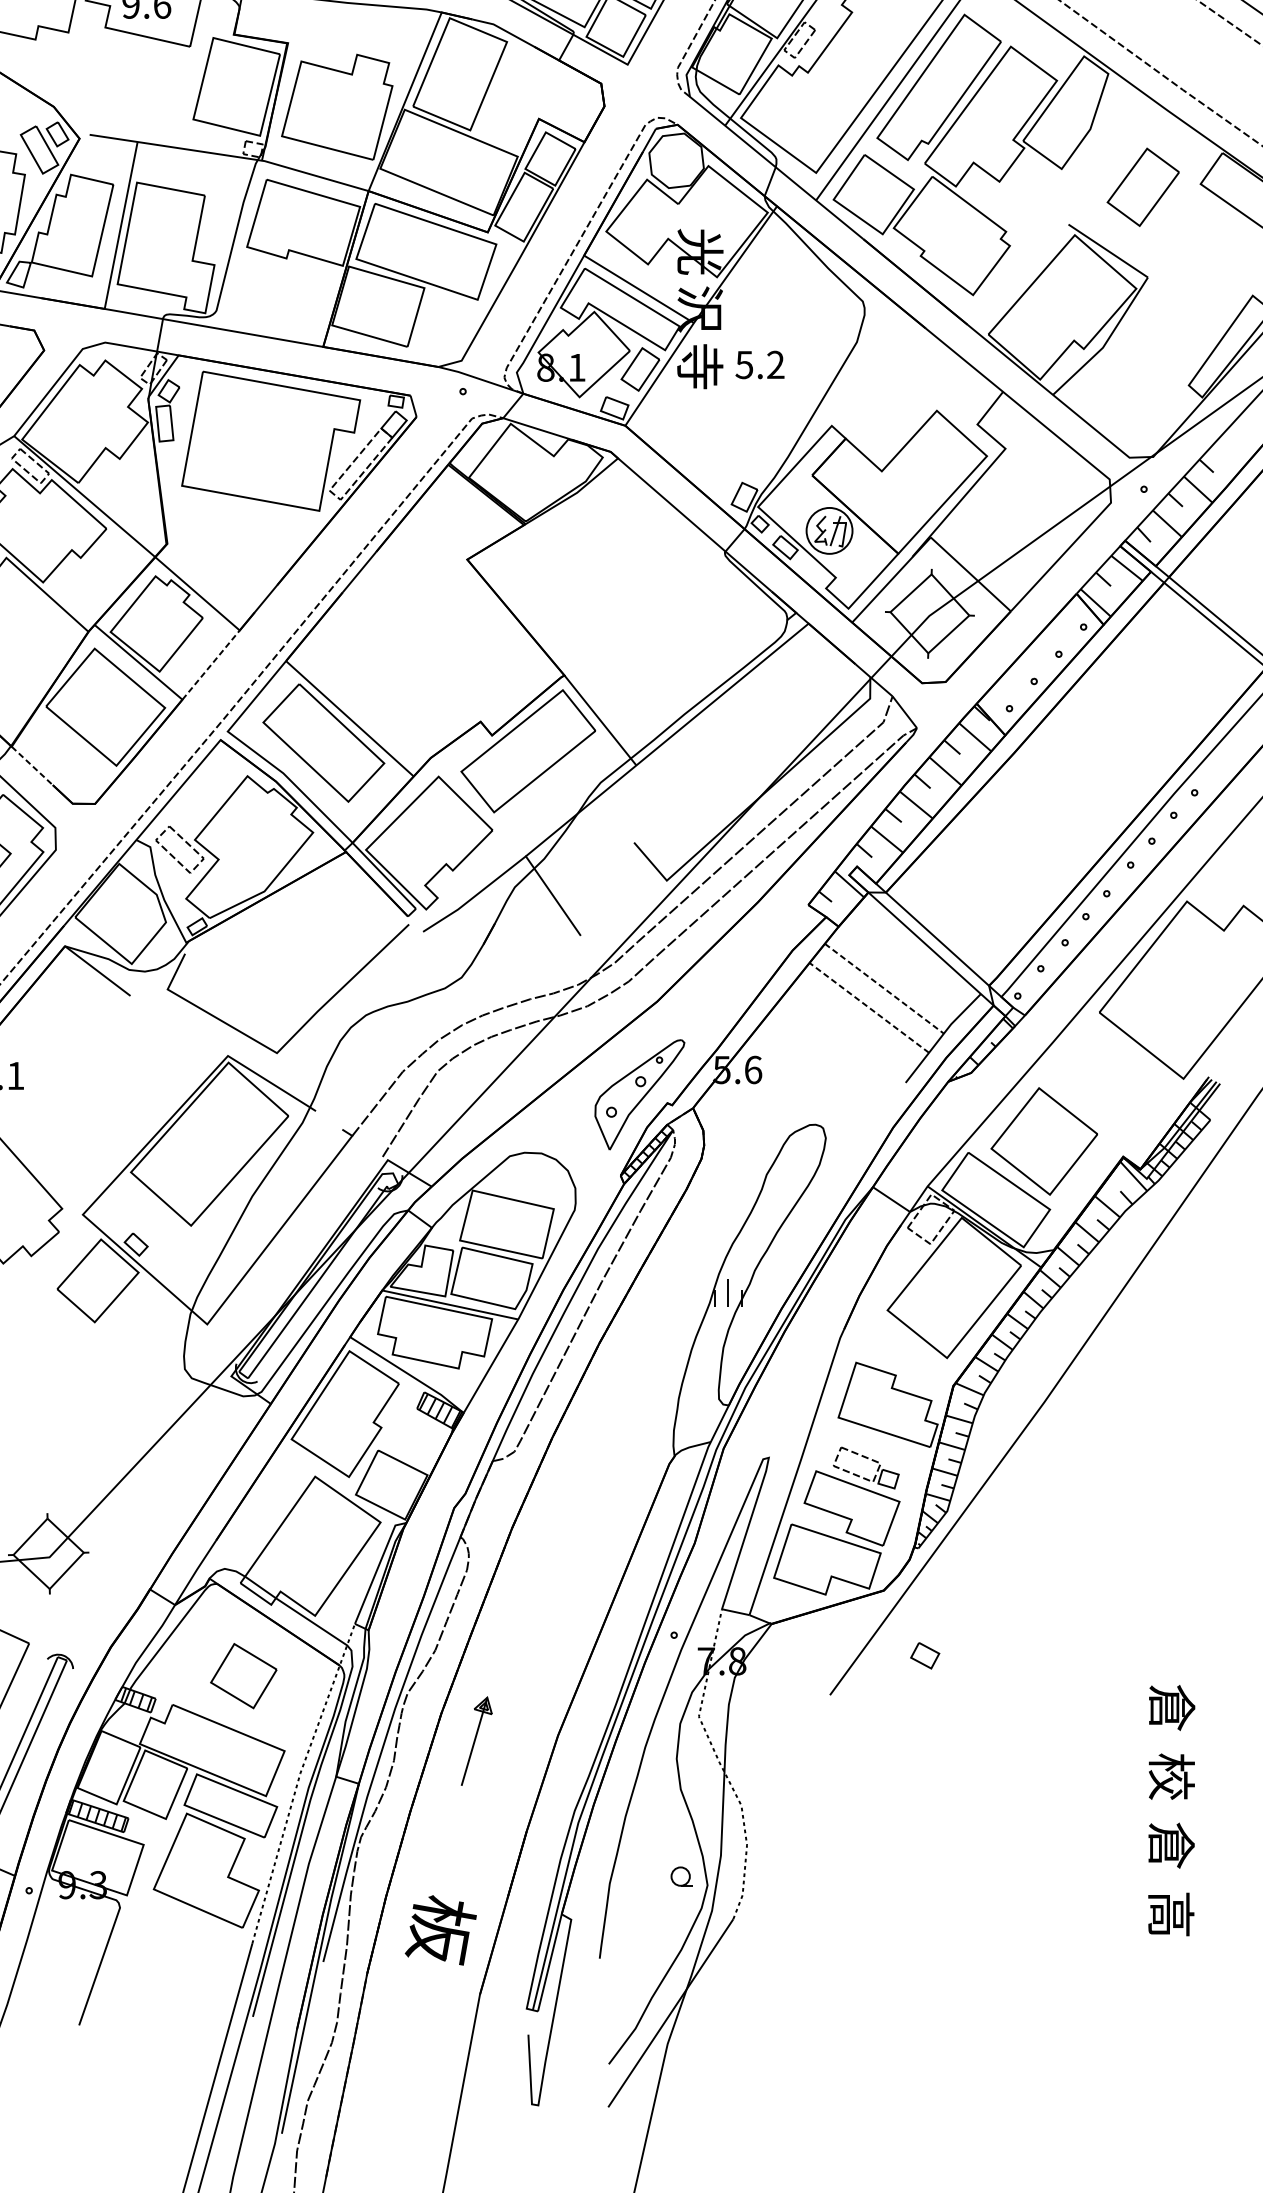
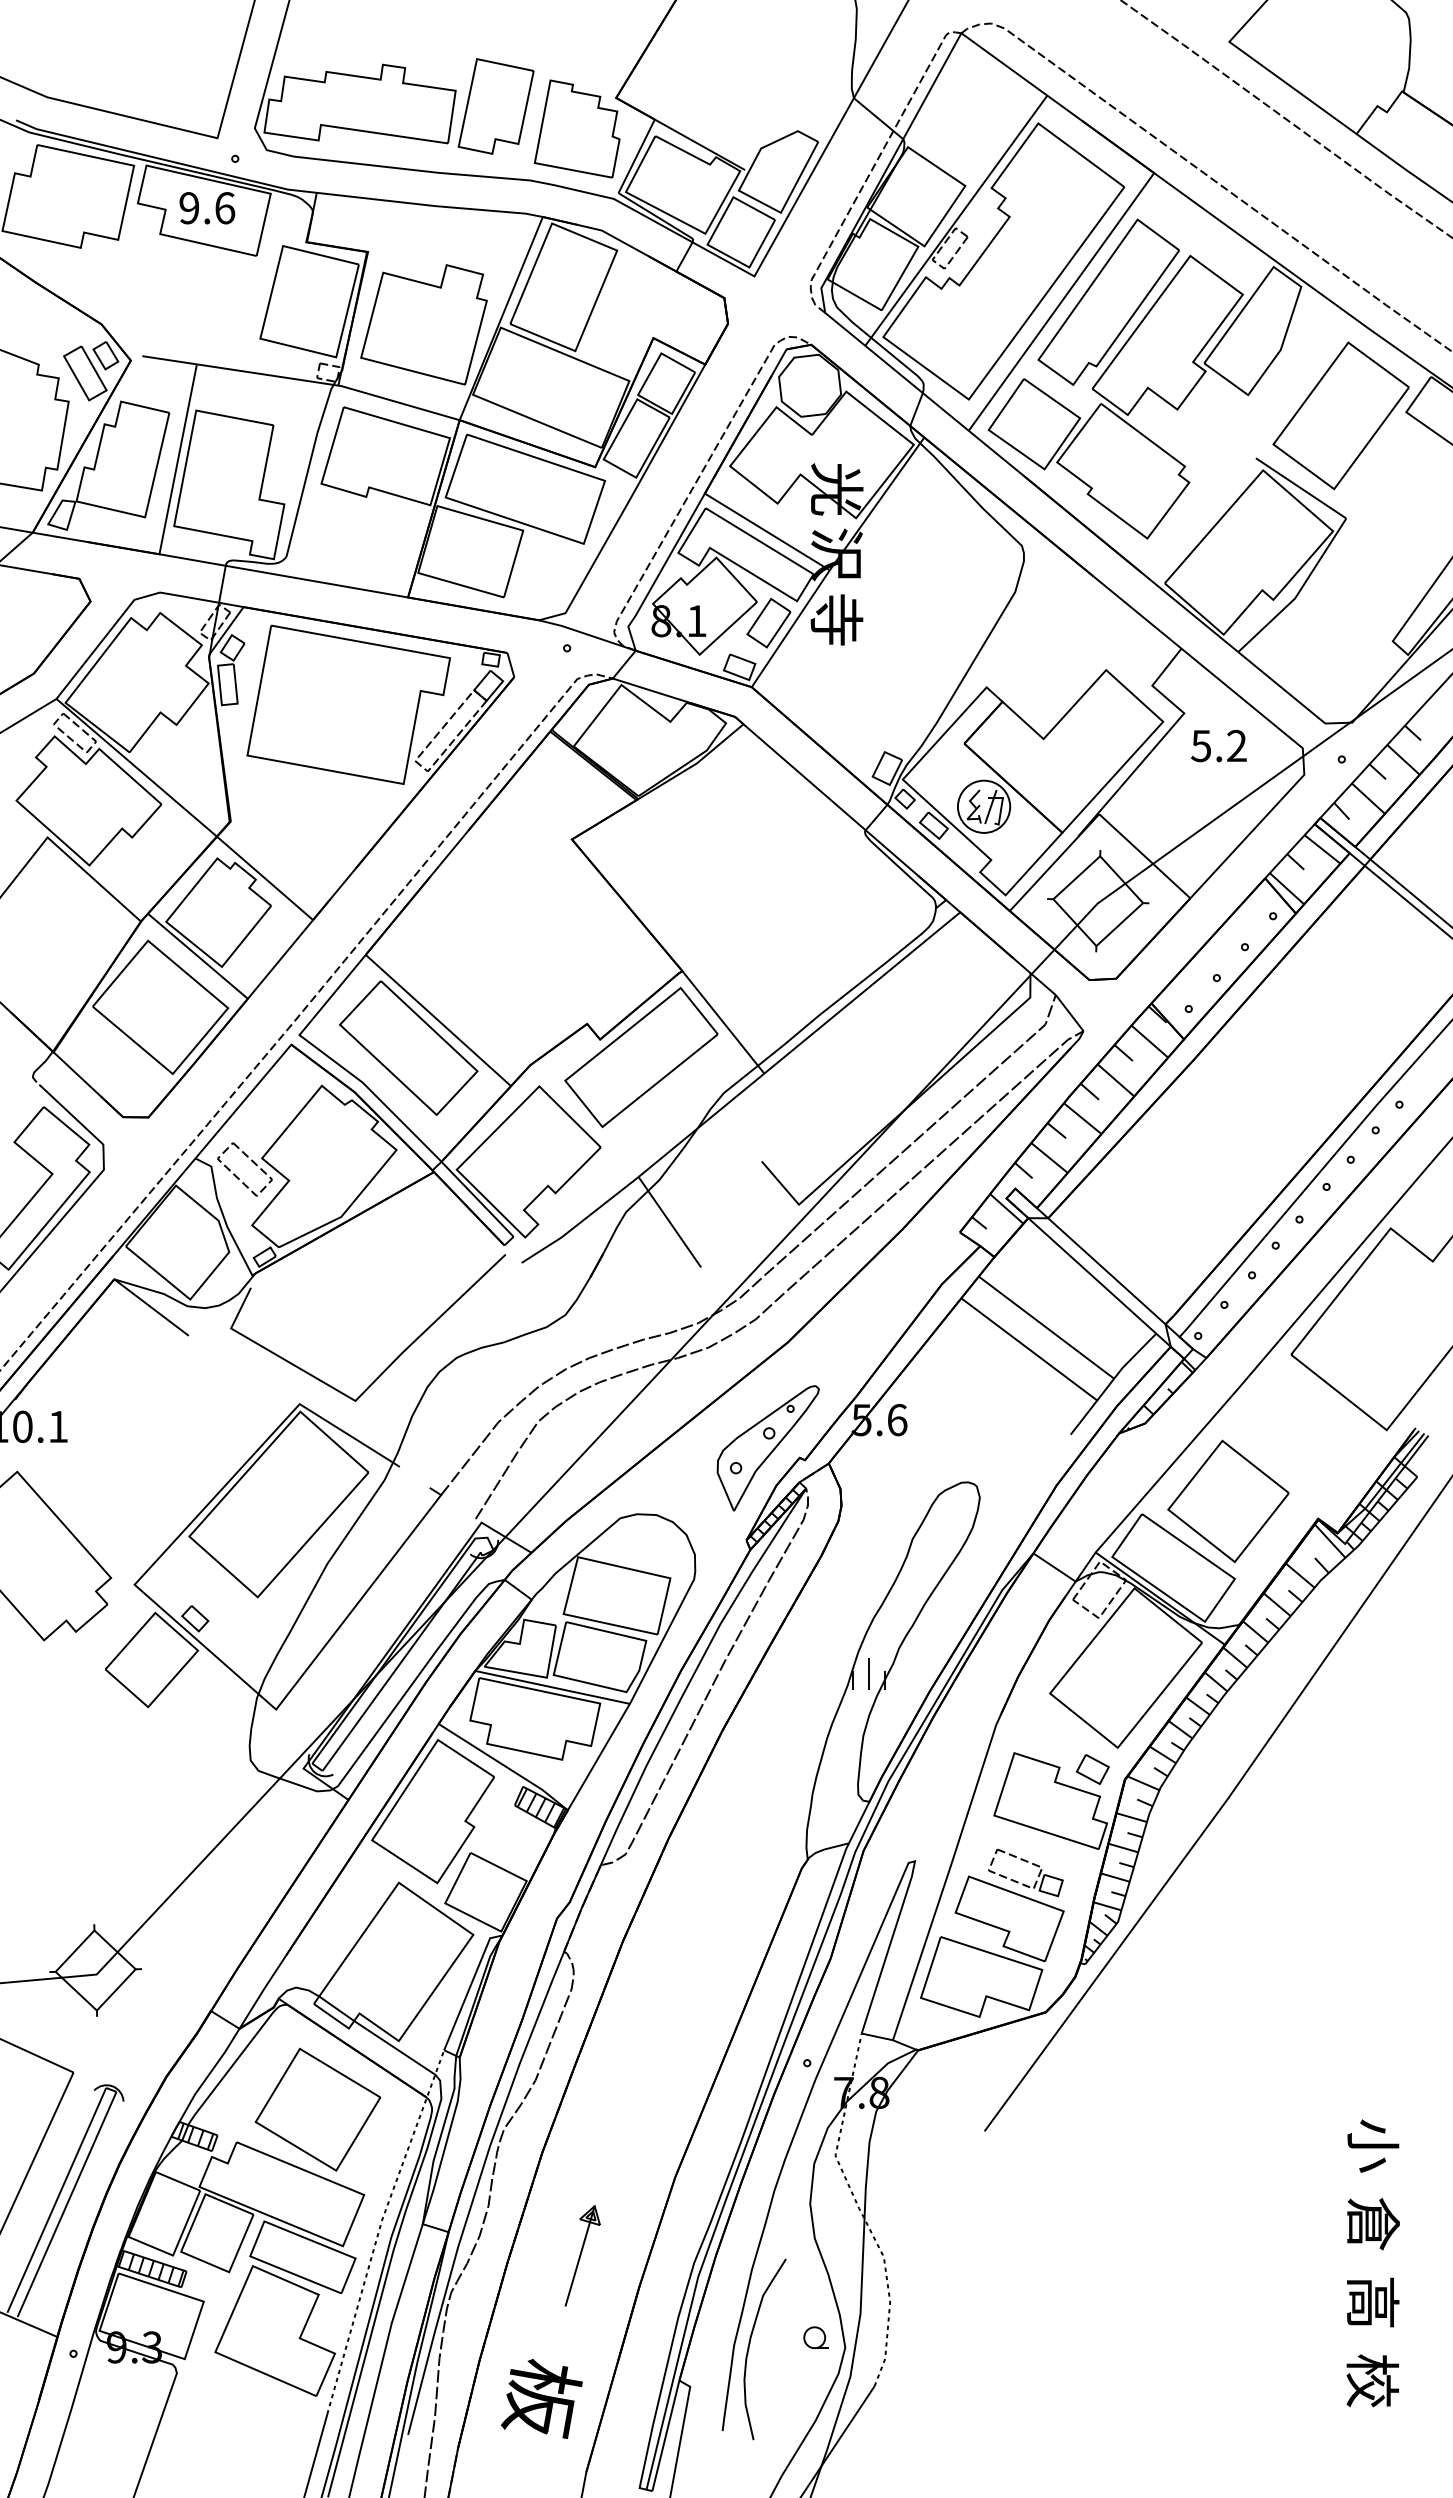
part: (1142, 186) -> (1340, 415), size x1.67
text: (759, 364) -> (1218, 745), moved
line: (211, 665) -> (280, 959), dashed -> solid
line: (32, 766) -> (77, 1074), dashed -> solid
line: (884, 988) -> (1046, 1327), dashed -> solid
line: (868, 1007) -> (1028, 1349), dashed -> solid
part: (924, 1655) -> (1092, 1769), moved
part: (243, 1675) -> (317, 2109), size x1.67
text: (1171, 1707) -> (1373, 2145), 倉 -> 小
part: (476, 1741) -> (582, 2255), moved
text: (1171, 1776) -> (1373, 2223), 校 -> 倉
text: (1171, 1845) -> (1373, 2302), 倉 -> 高
curve: (624, 1882) -> (750, 2344), added
text: (1170, 1914) -> (1372, 2380), 高 -> 校

